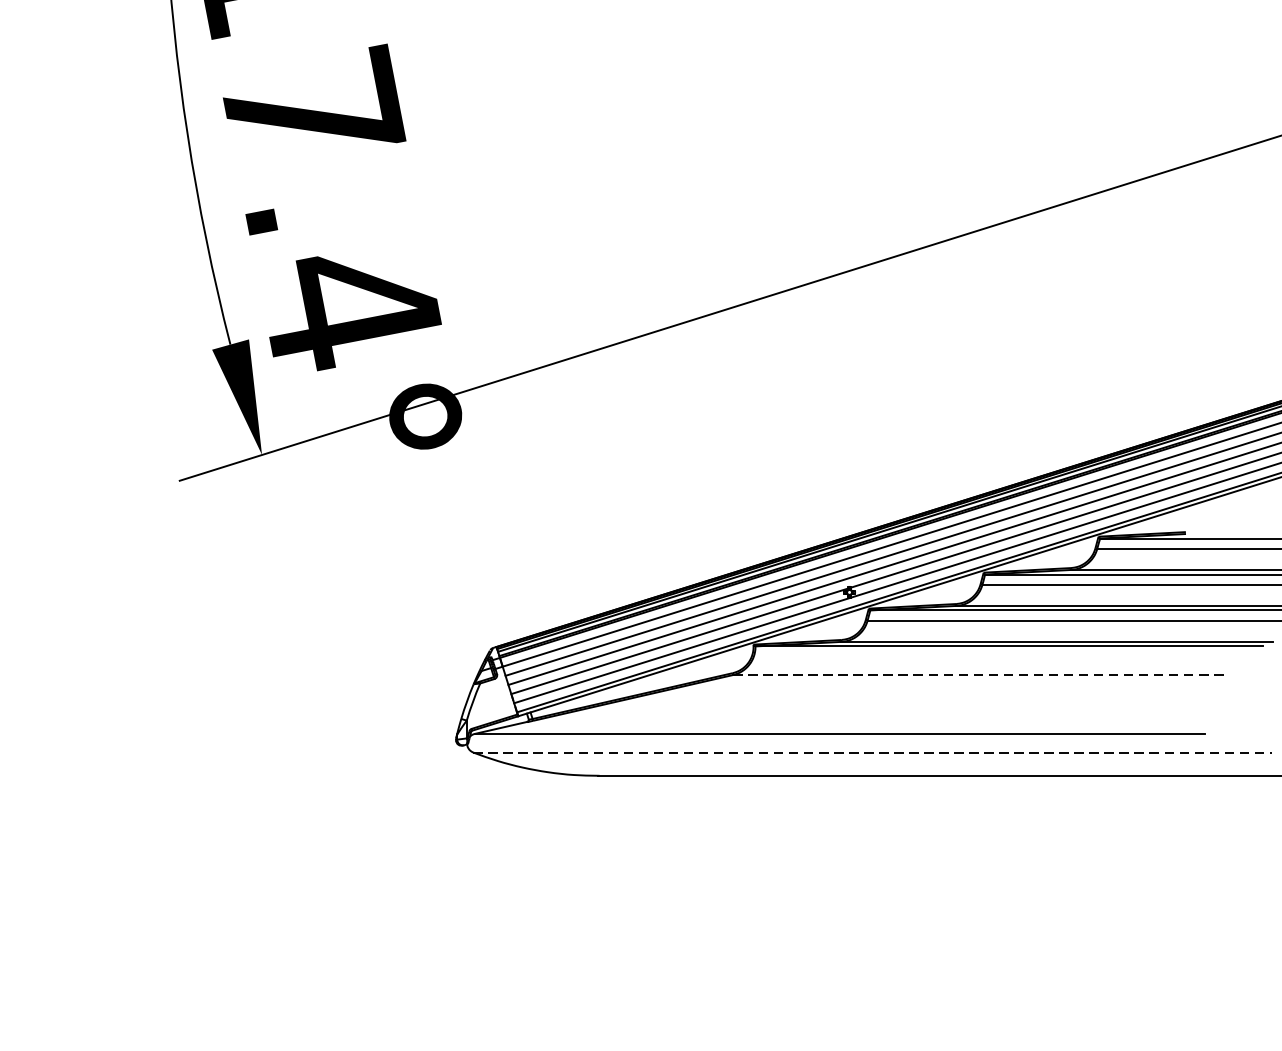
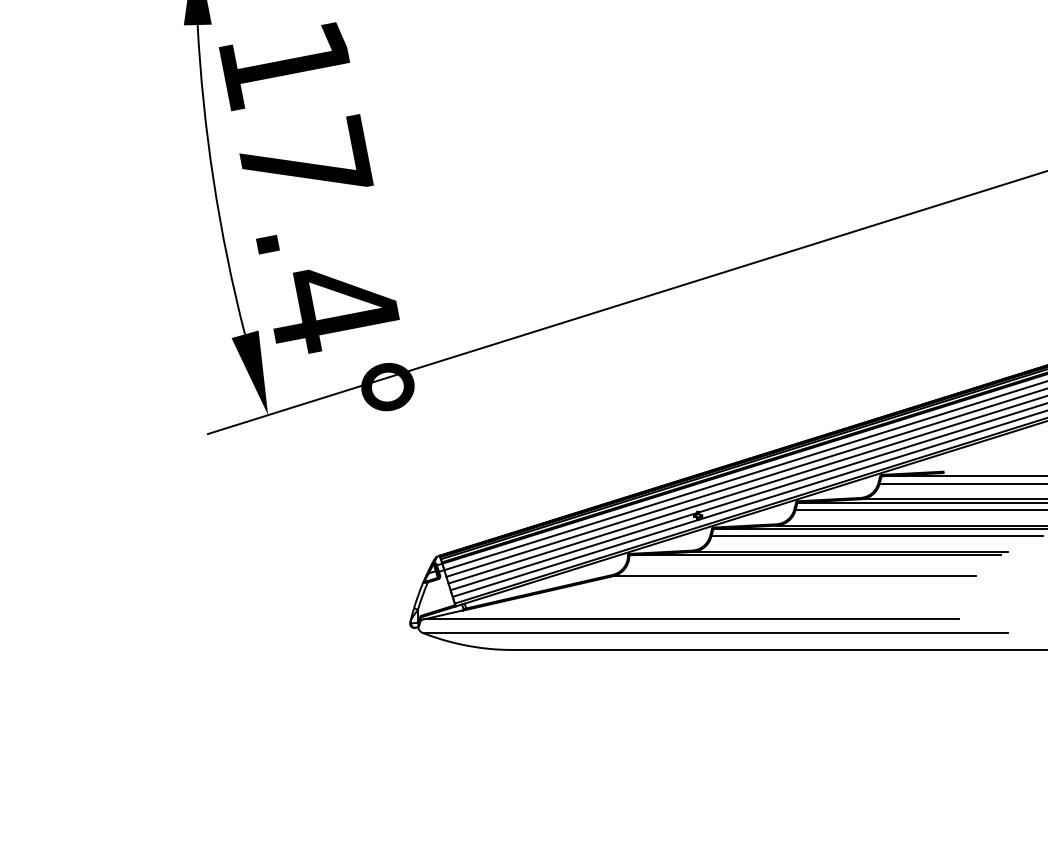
line: (981, 675) -> (794, 576), dashed -> solid
line: (873, 753) -> (715, 633), dashed -> solid

